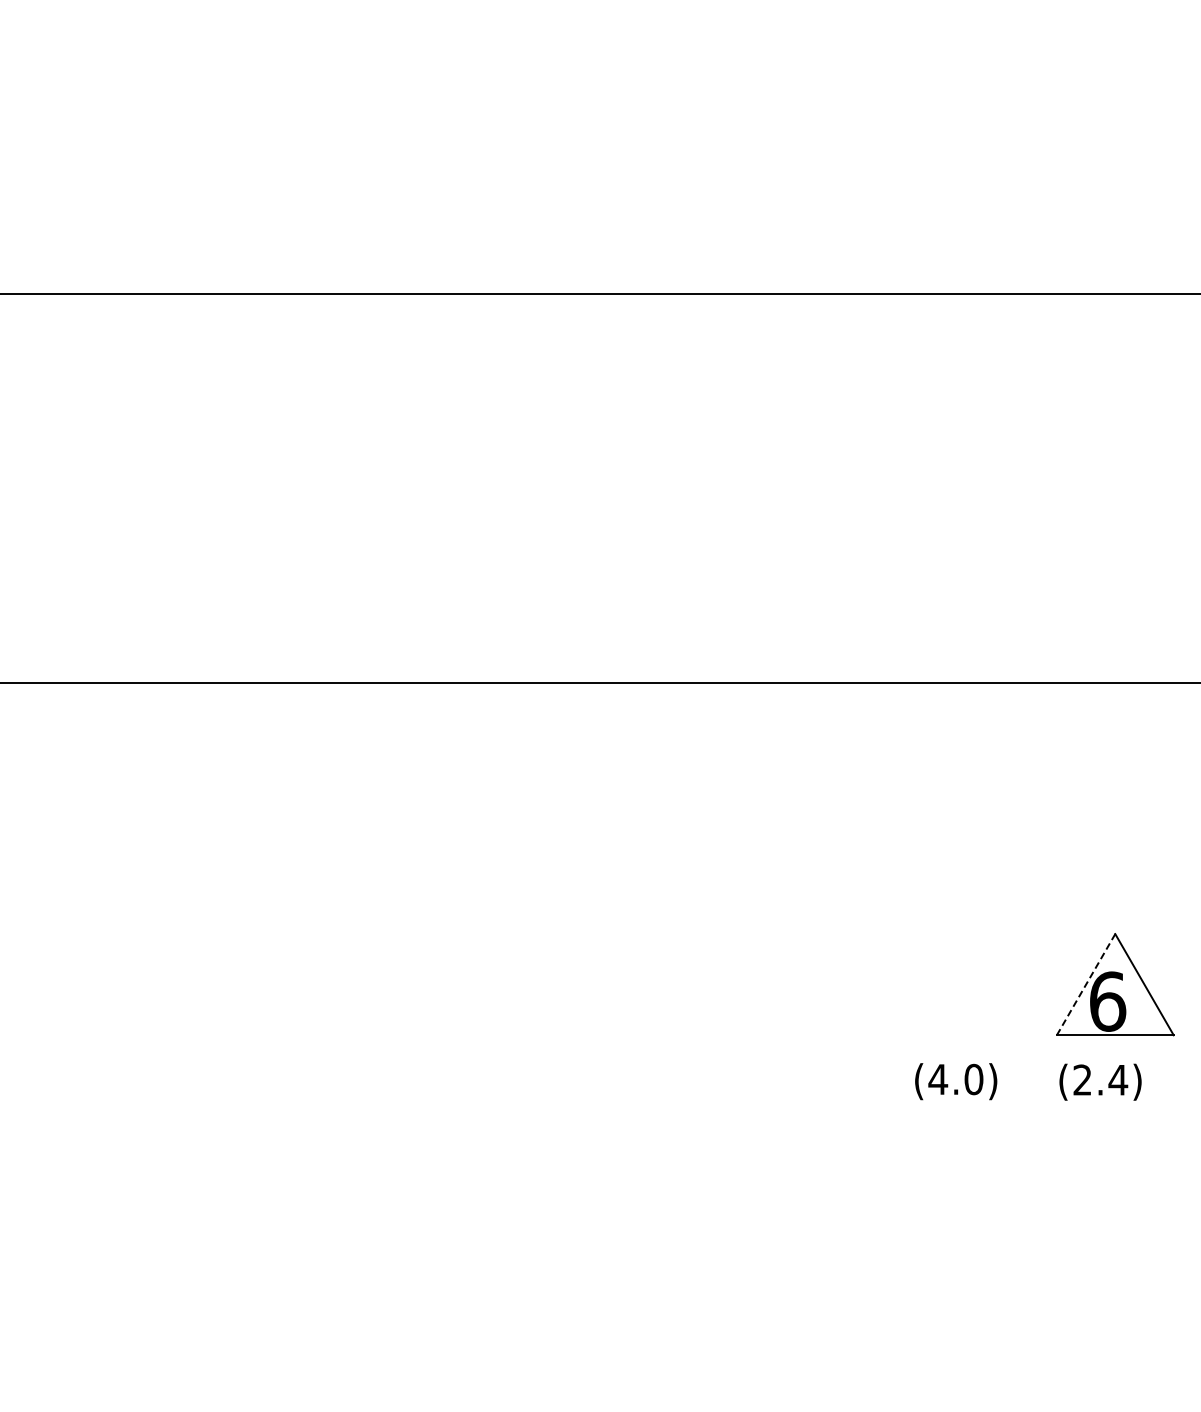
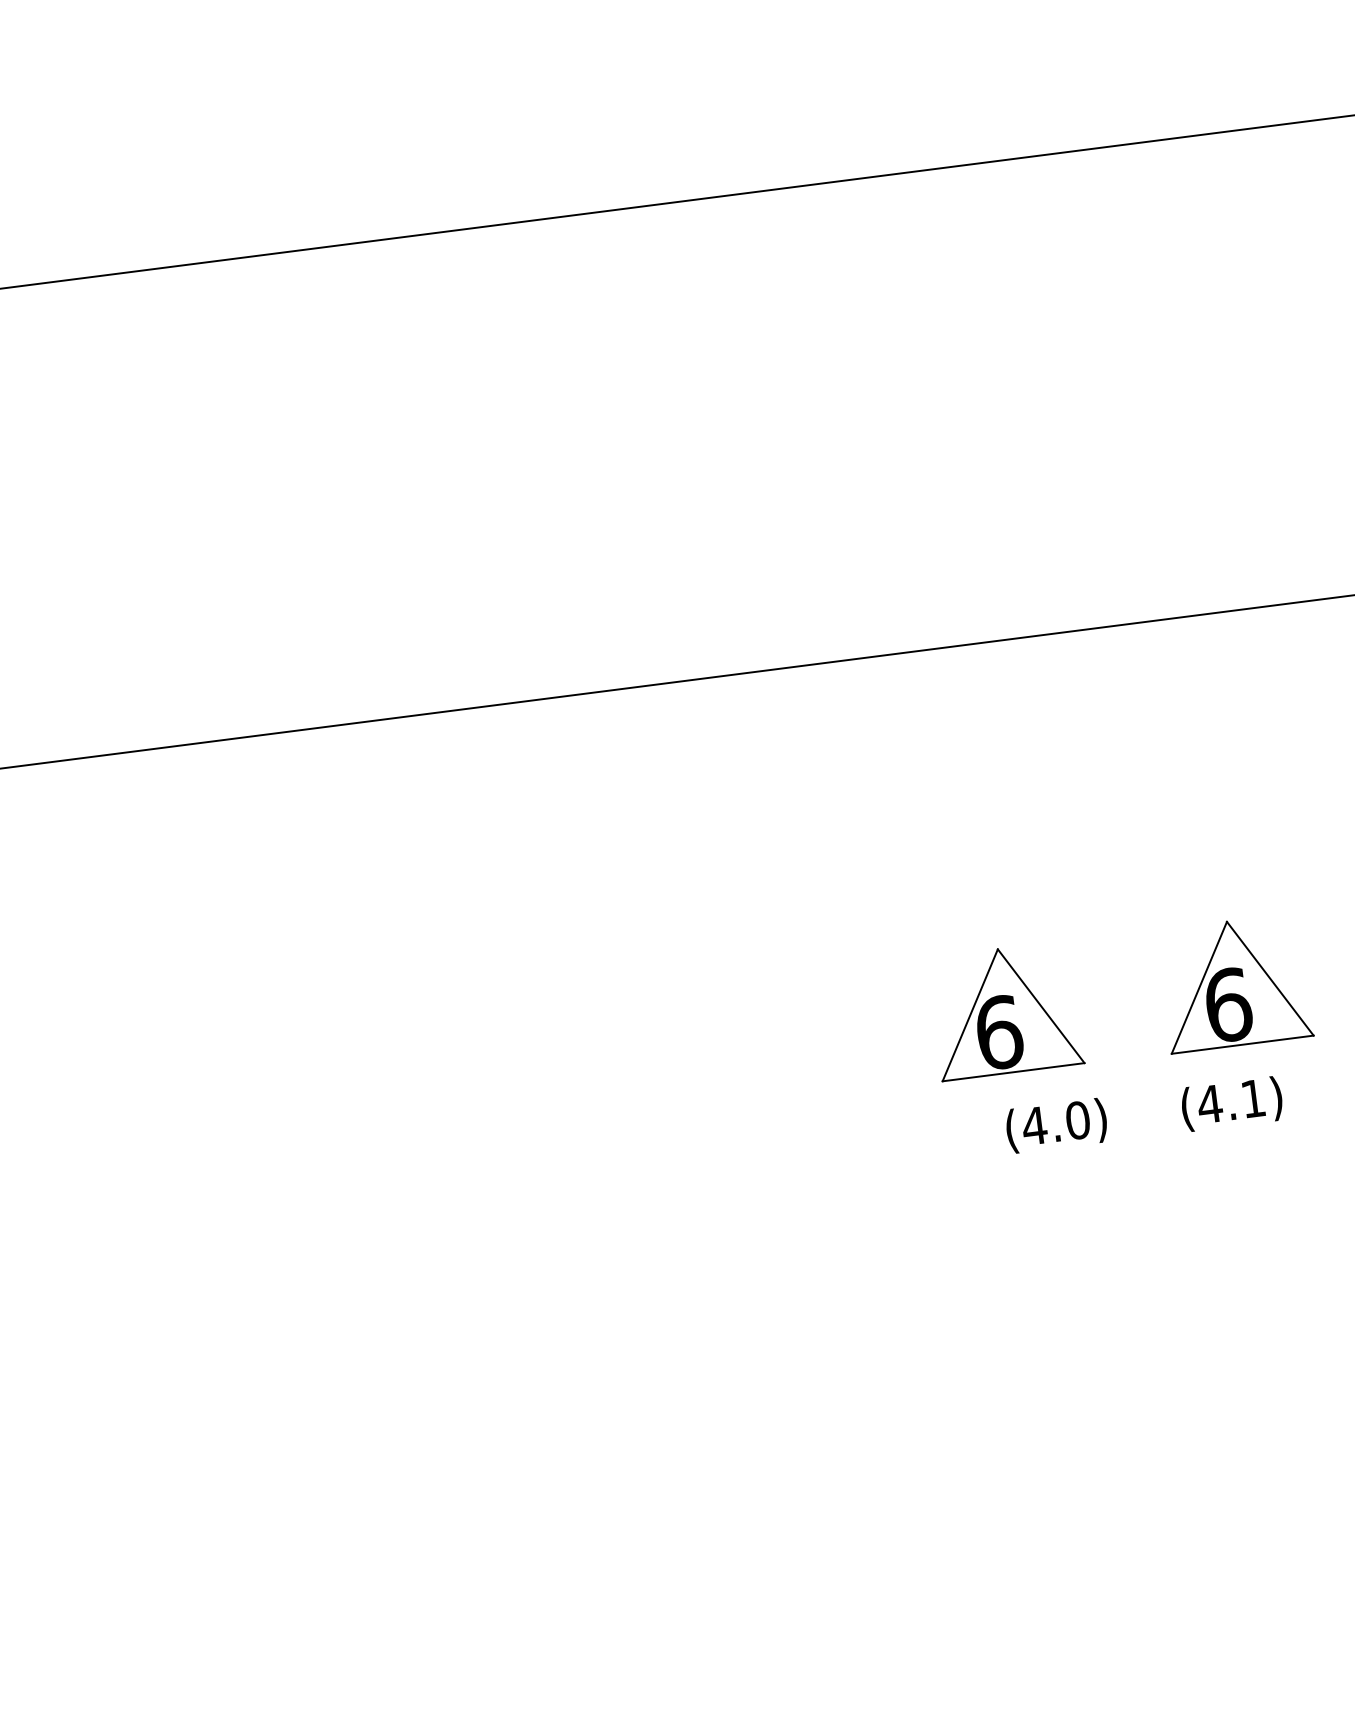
part: (926, 982) -> (1005, 1010), added
line: (1086, 984) -> (1199, 987), dashed -> solid
text: (1100, 1079) -> (1231, 1100), (2.4) -> (4.1)

